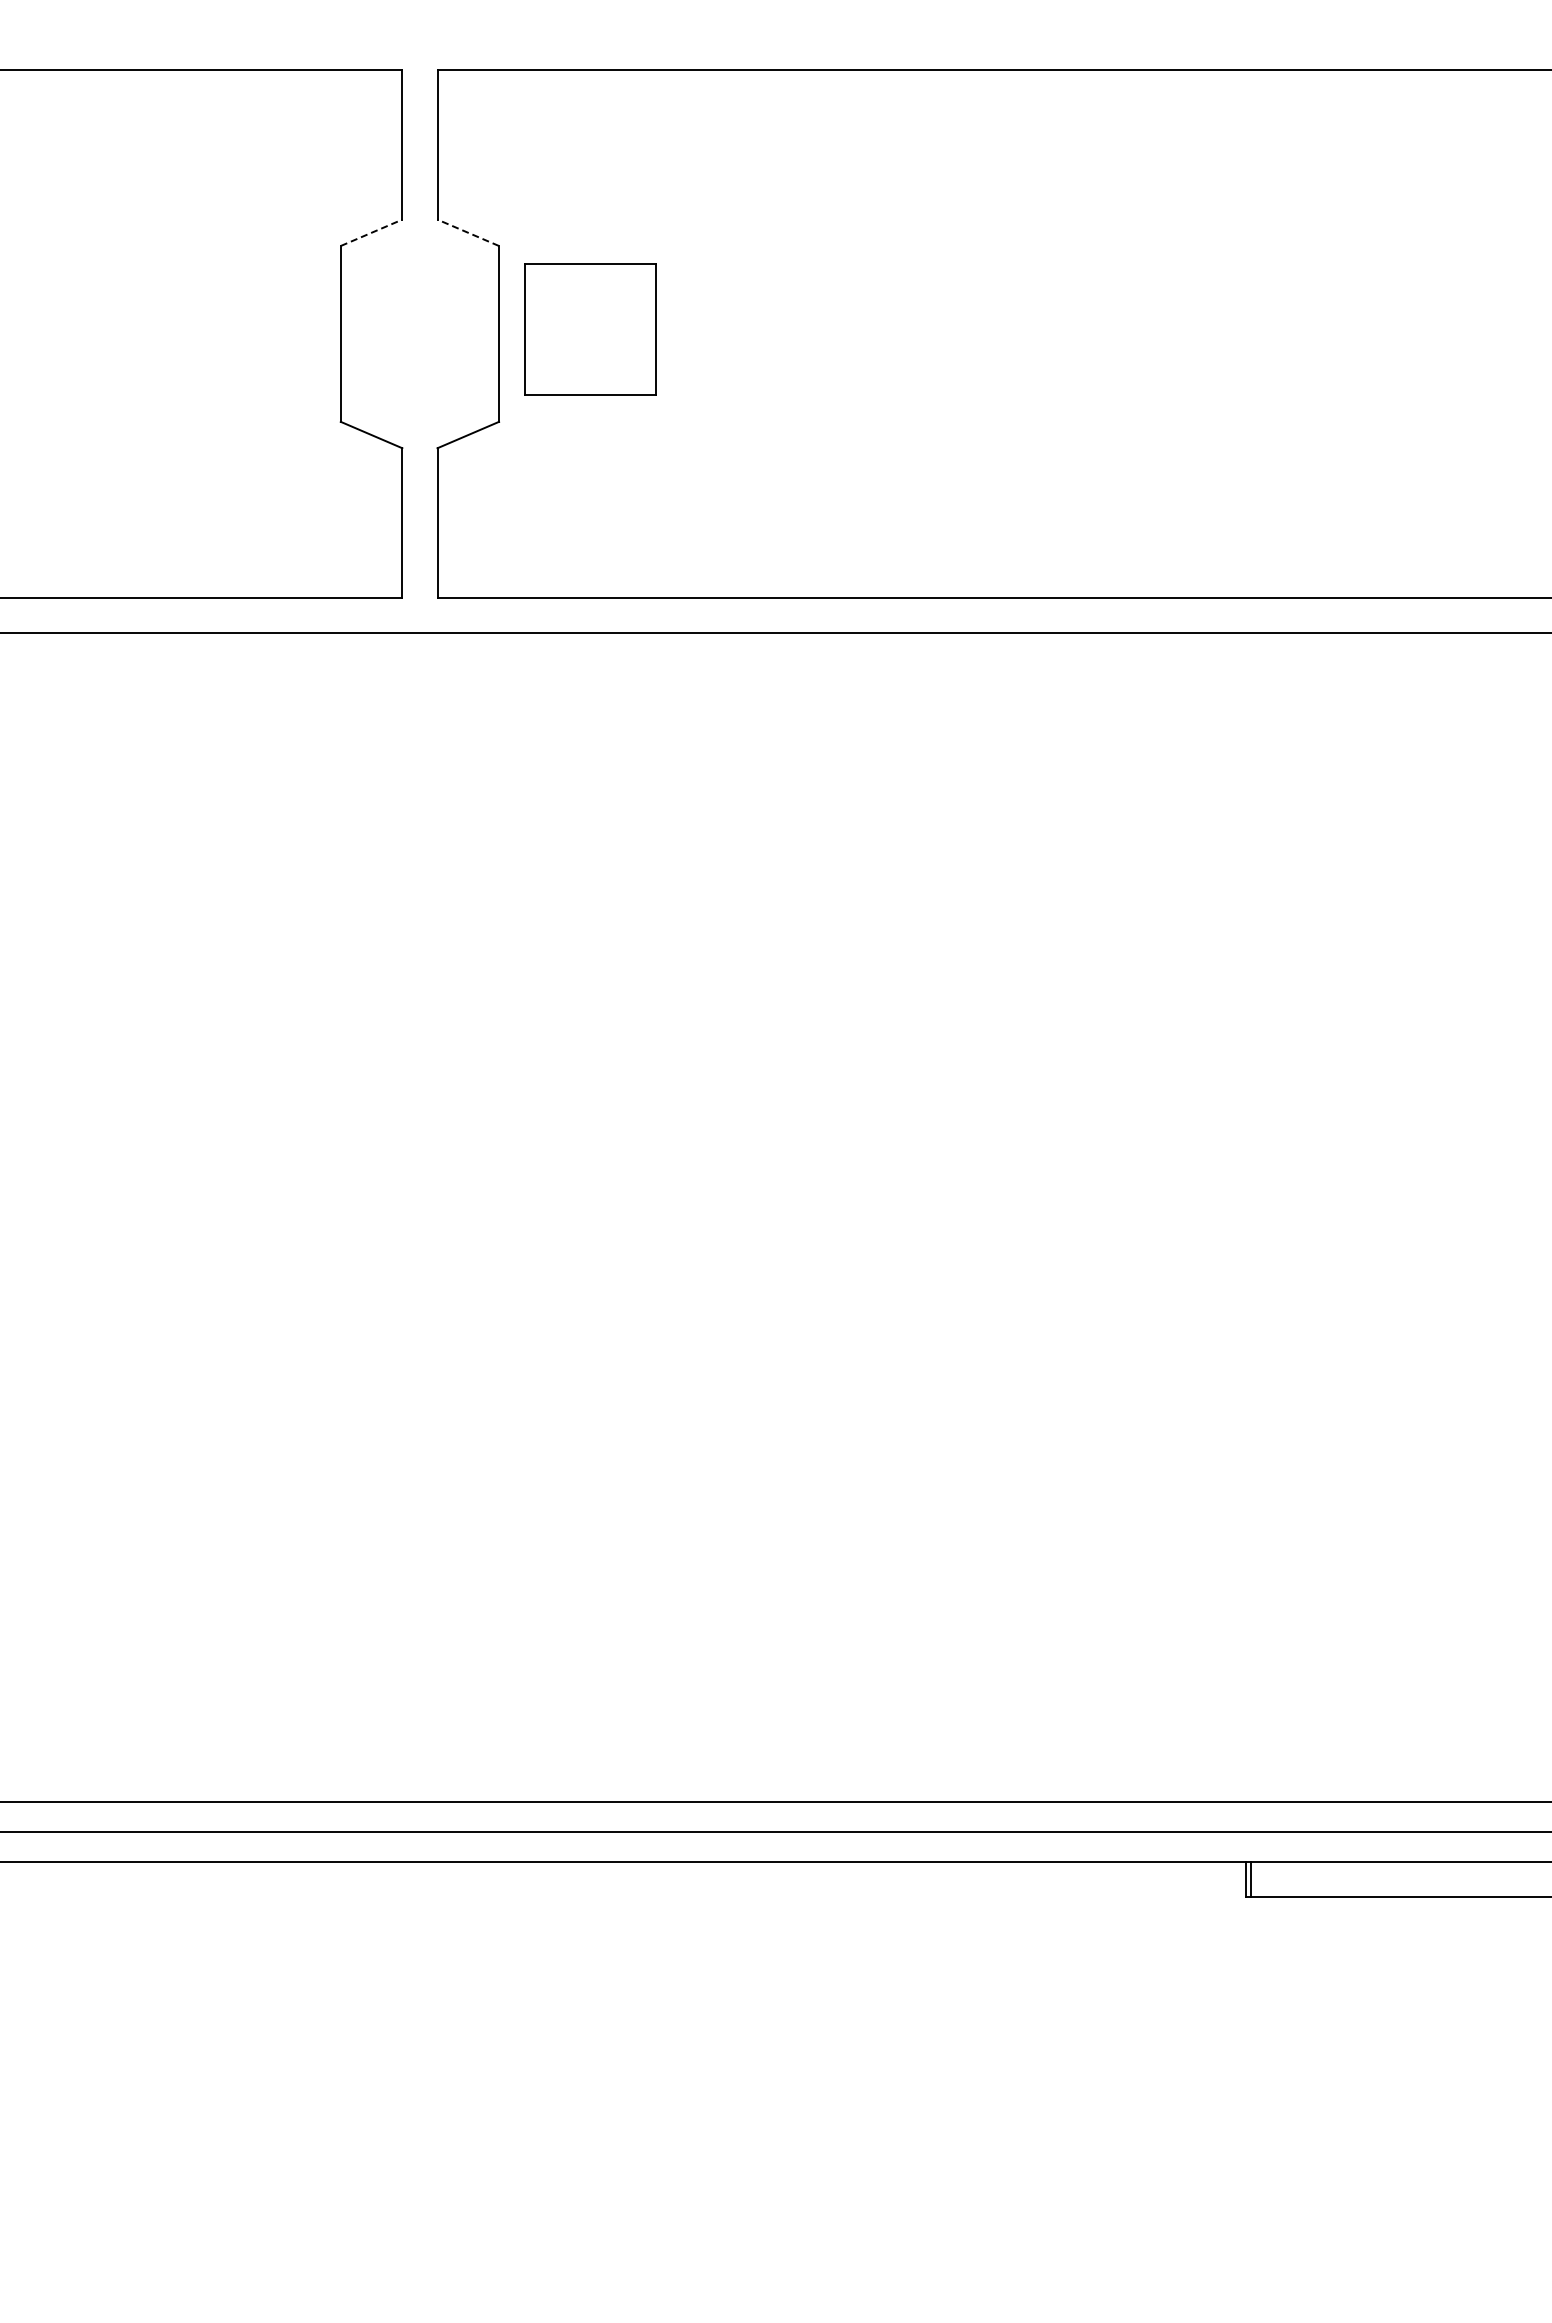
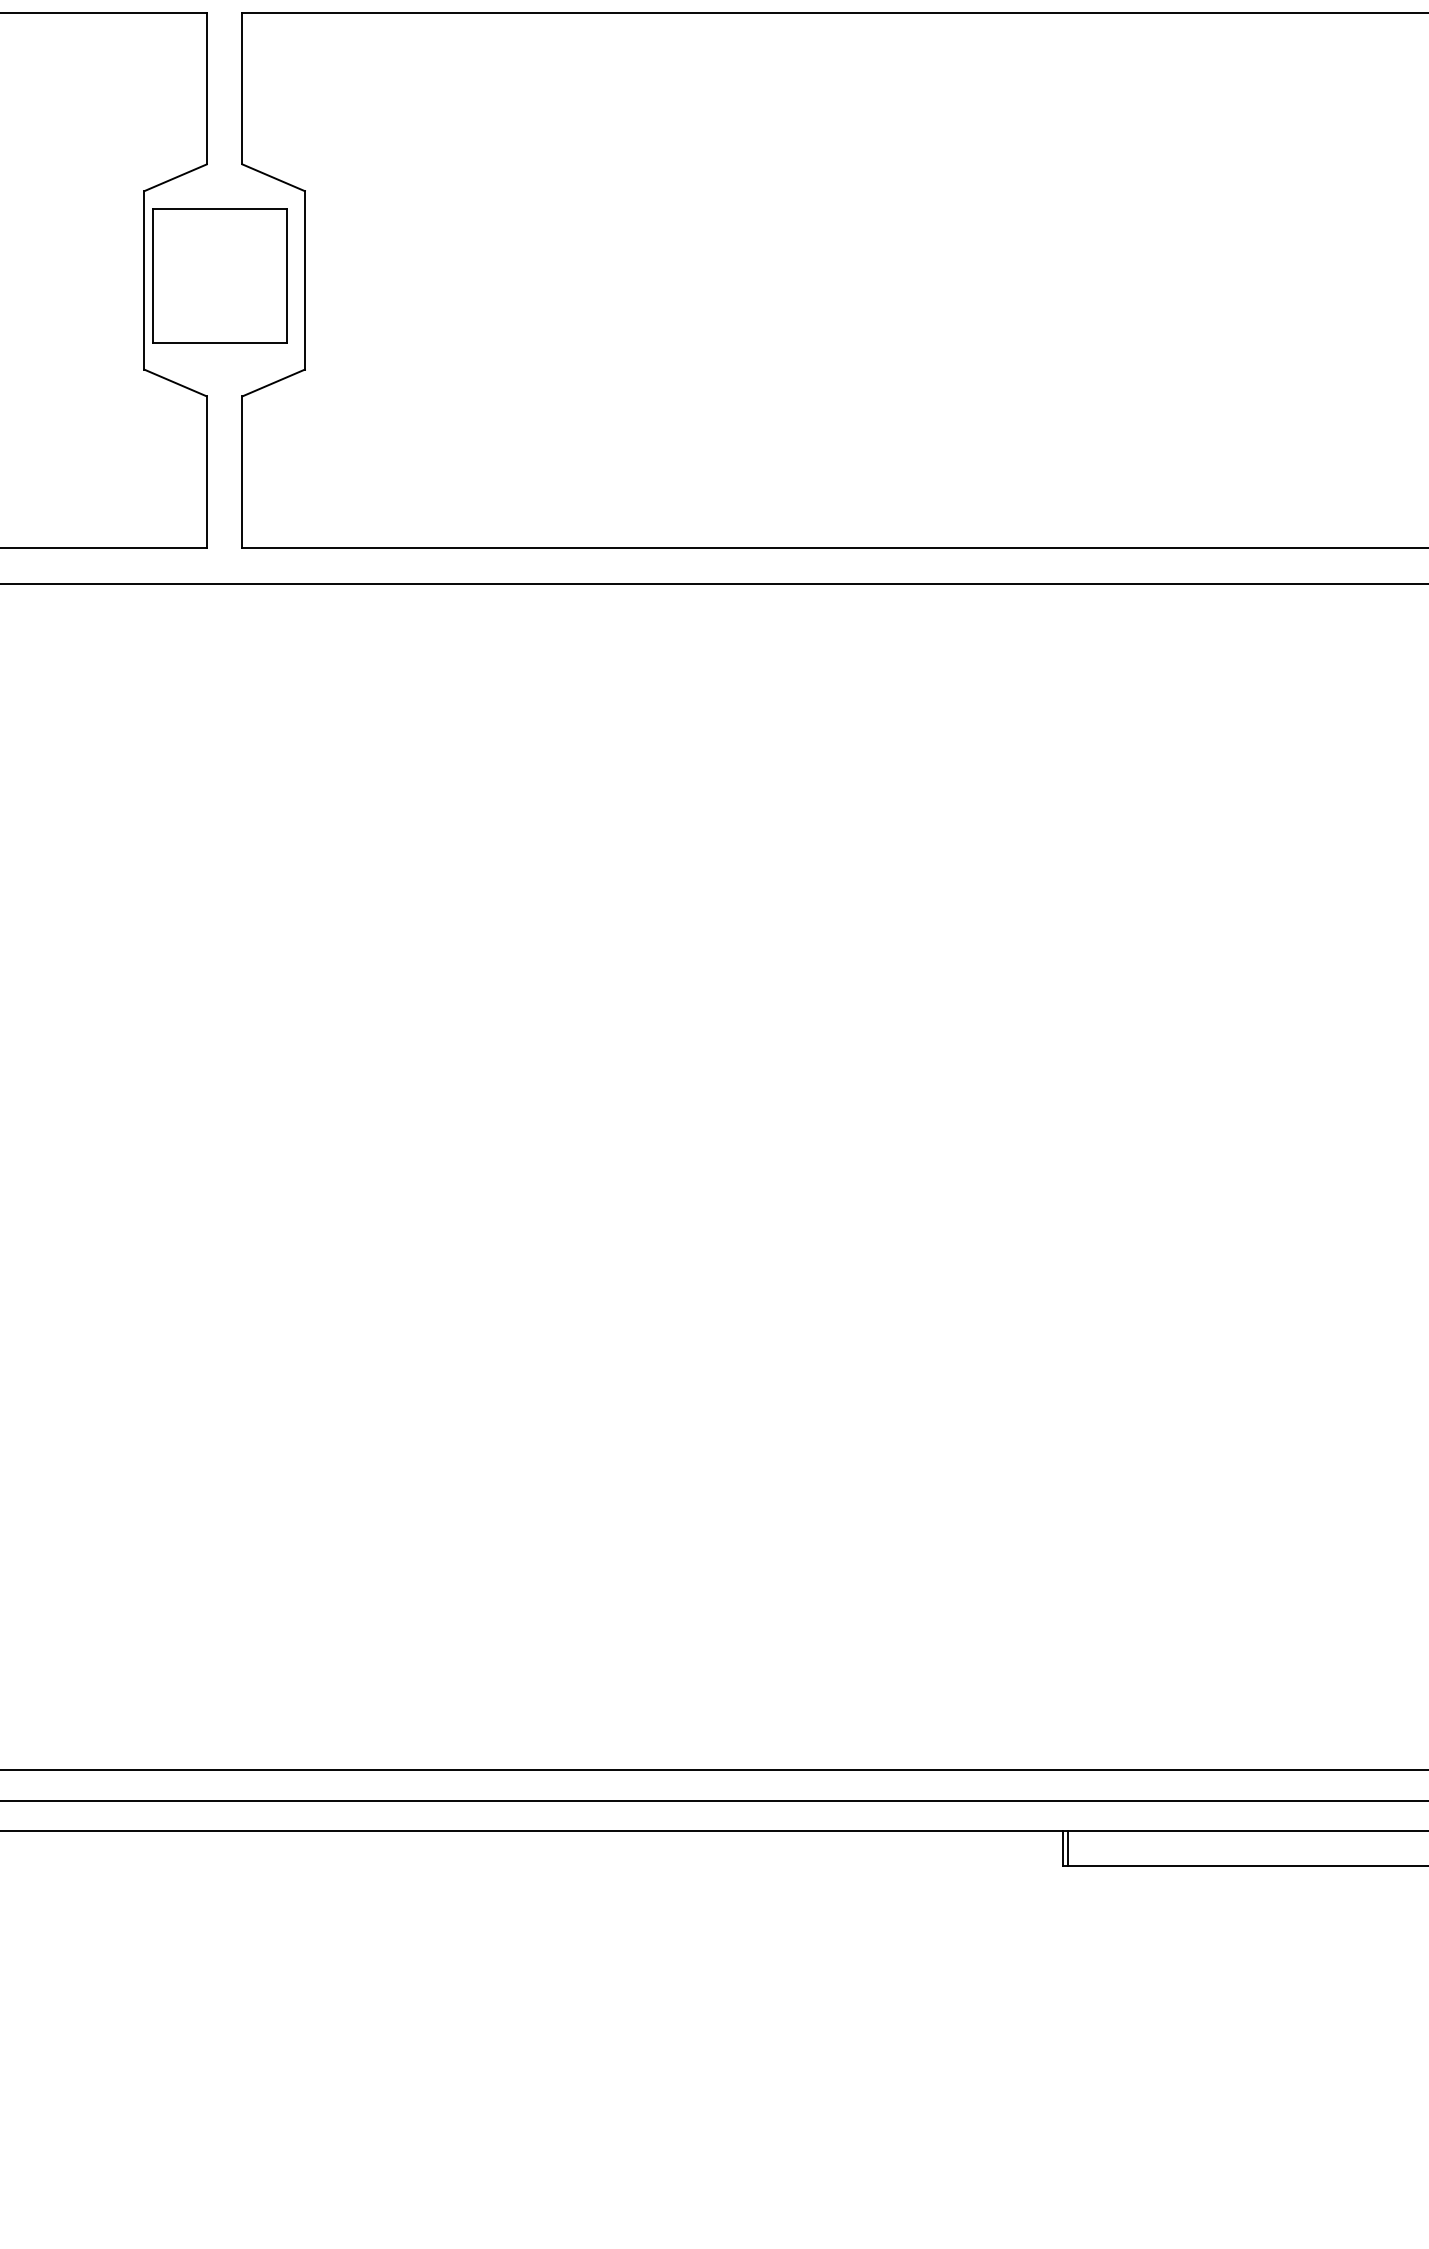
line: (372, 232) -> (176, 177), dashed -> solid
line: (467, 232) -> (272, 177), dashed -> solid
part: (590, 329) -> (220, 275), moved

